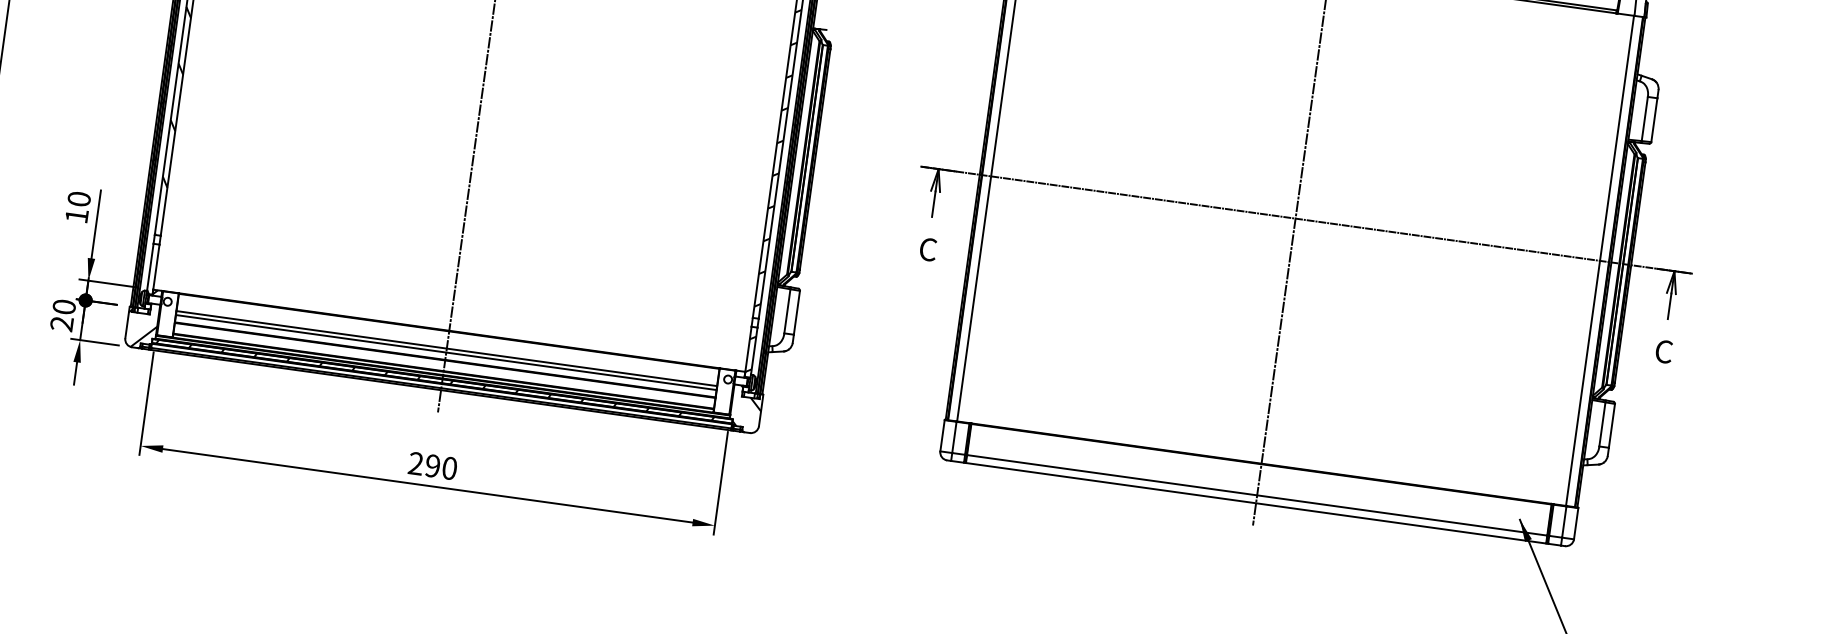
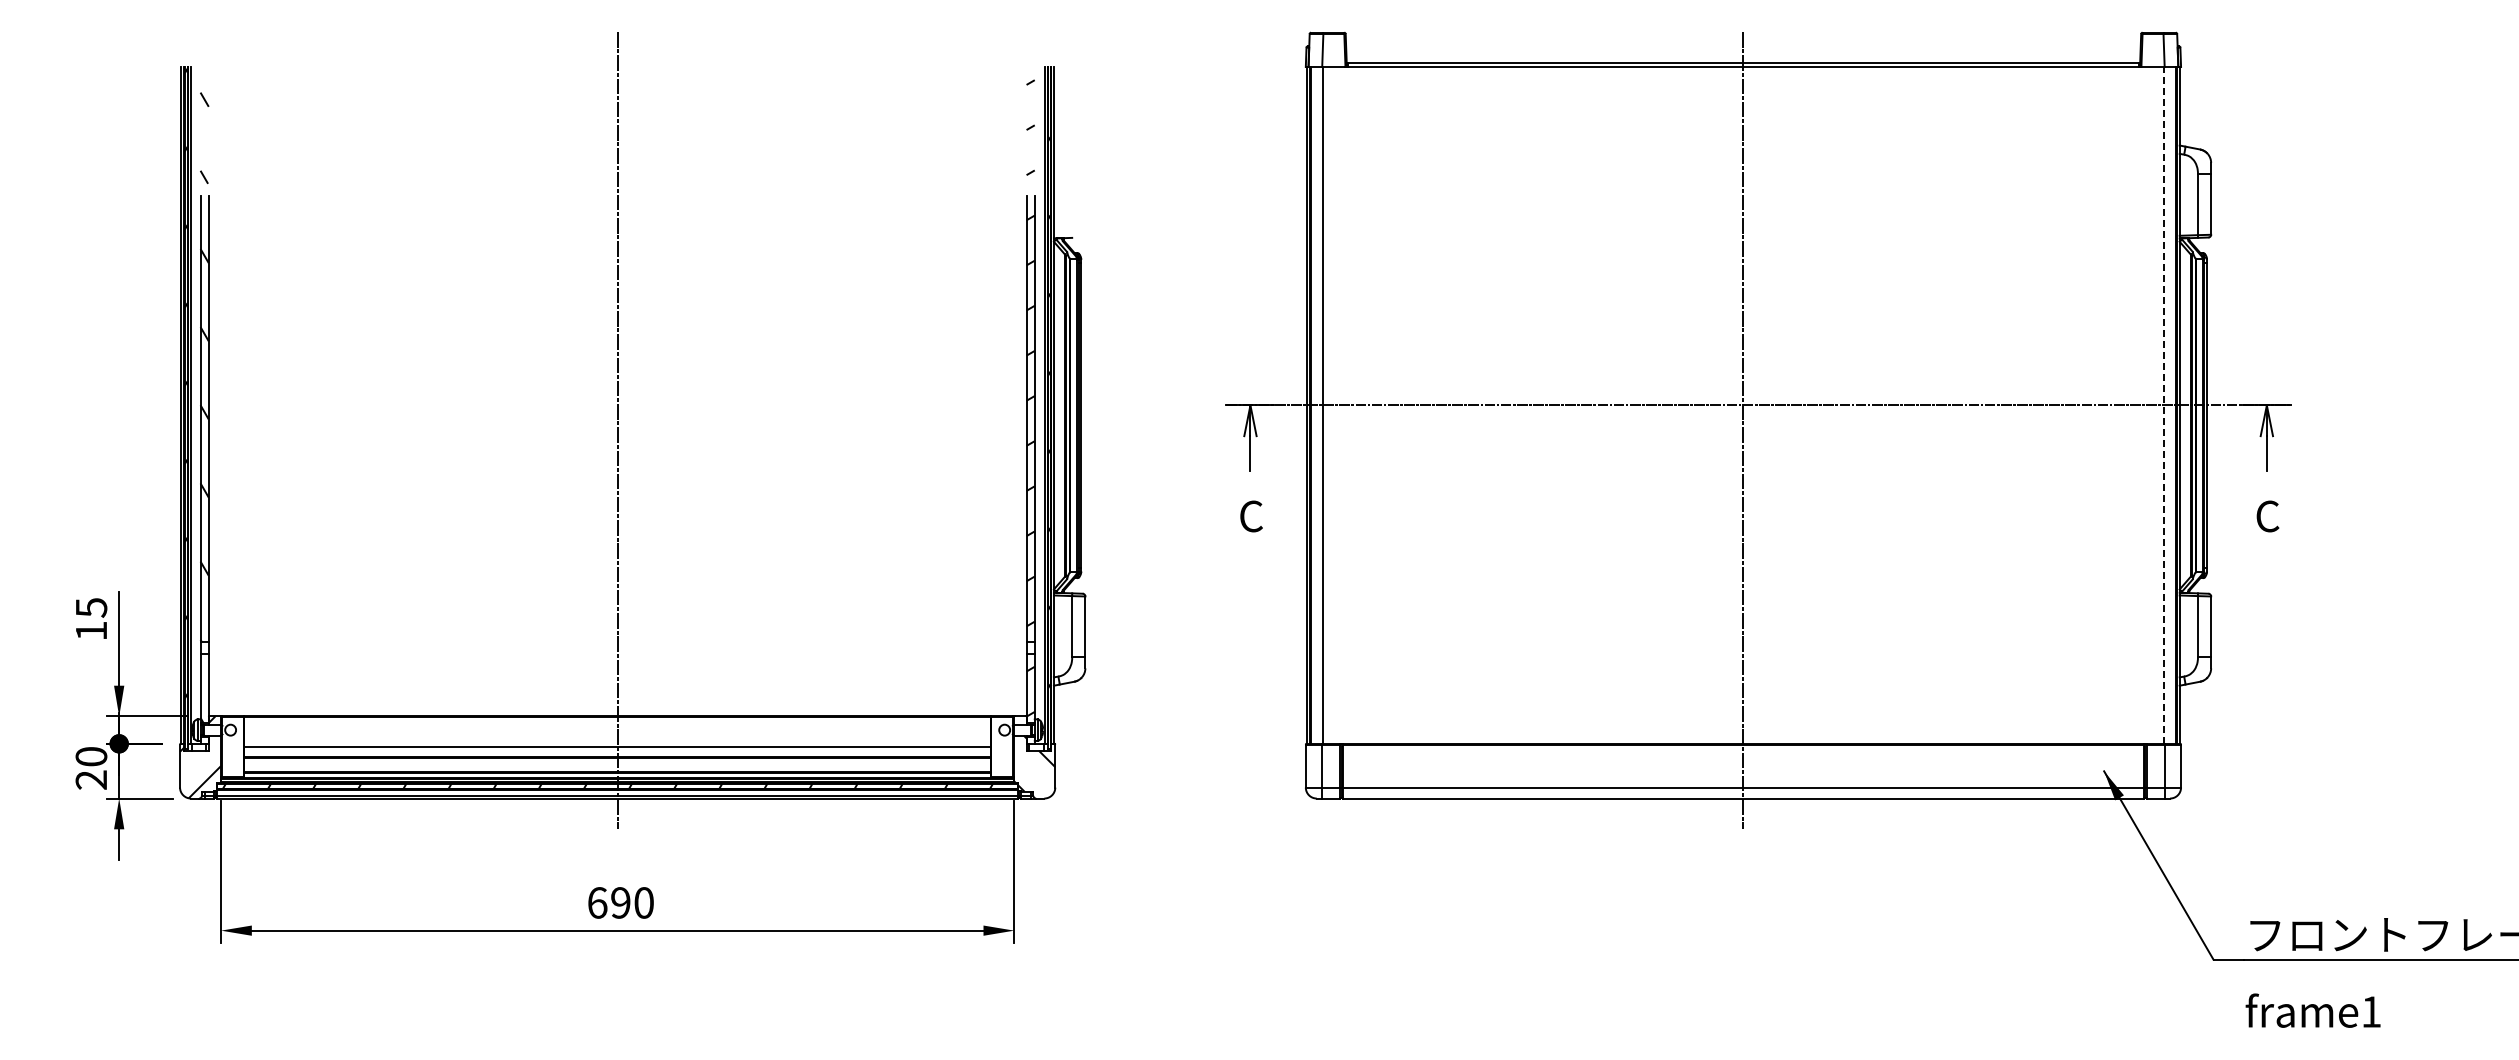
text: (79, 199) -> (91, 607), 10 -> 15
line: (1599, 260) -> (2163, 404), solid -> dashed
line: (446, 348) -> (617, 741), removed
text: (416, 463) -> (597, 902), 290 -> 690

